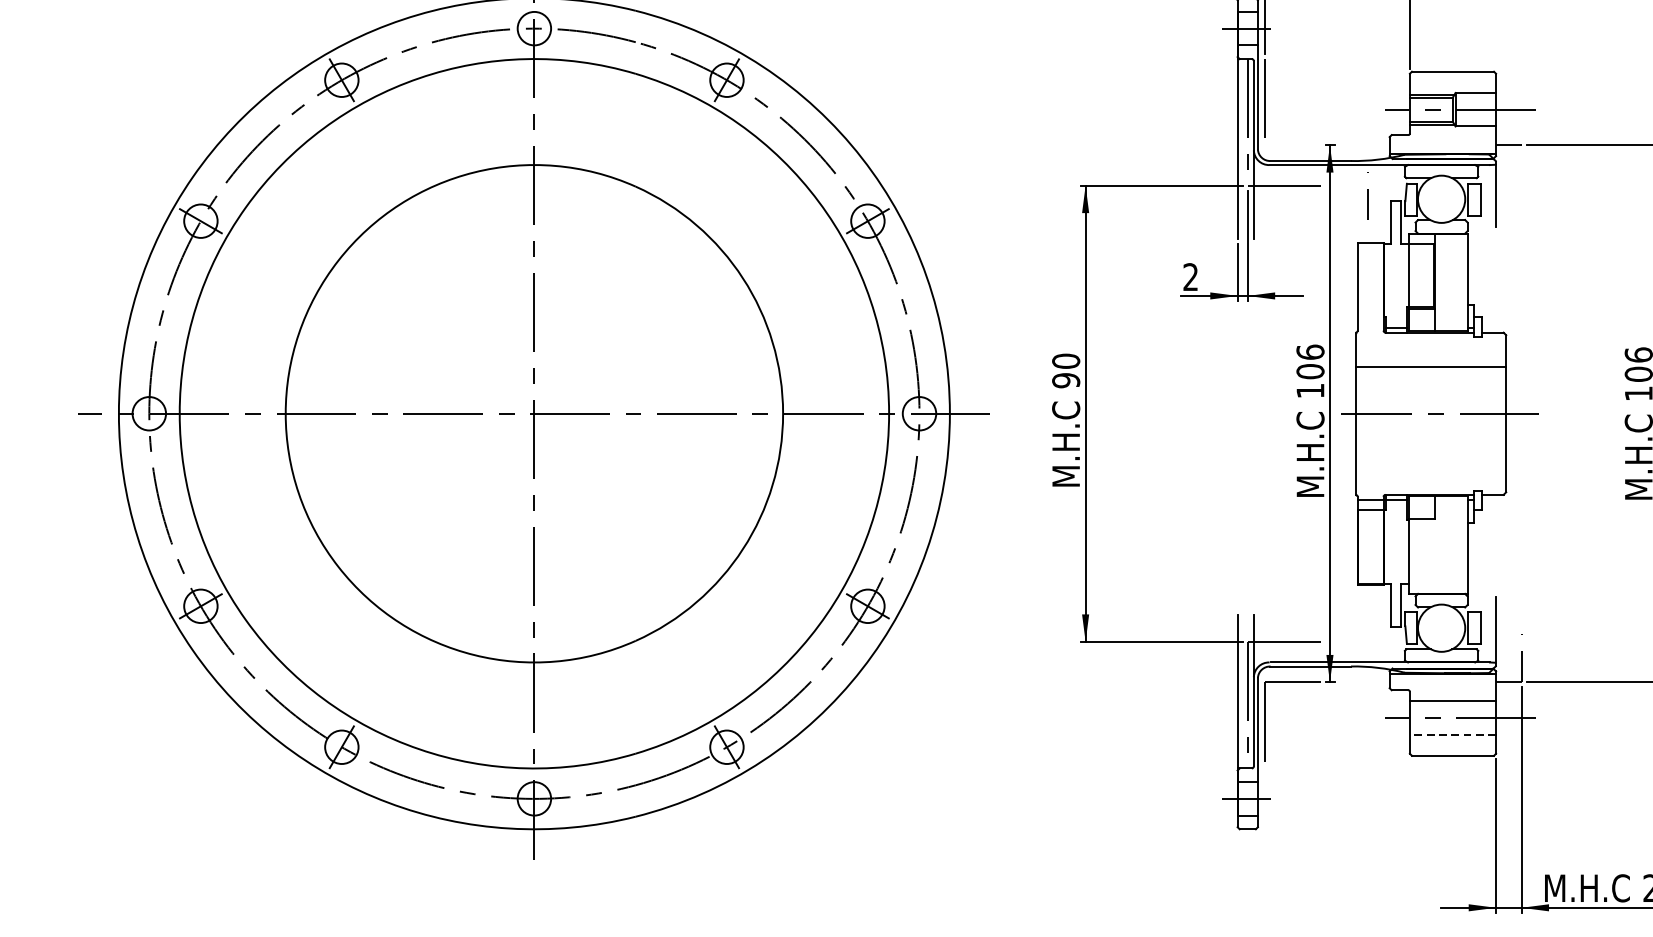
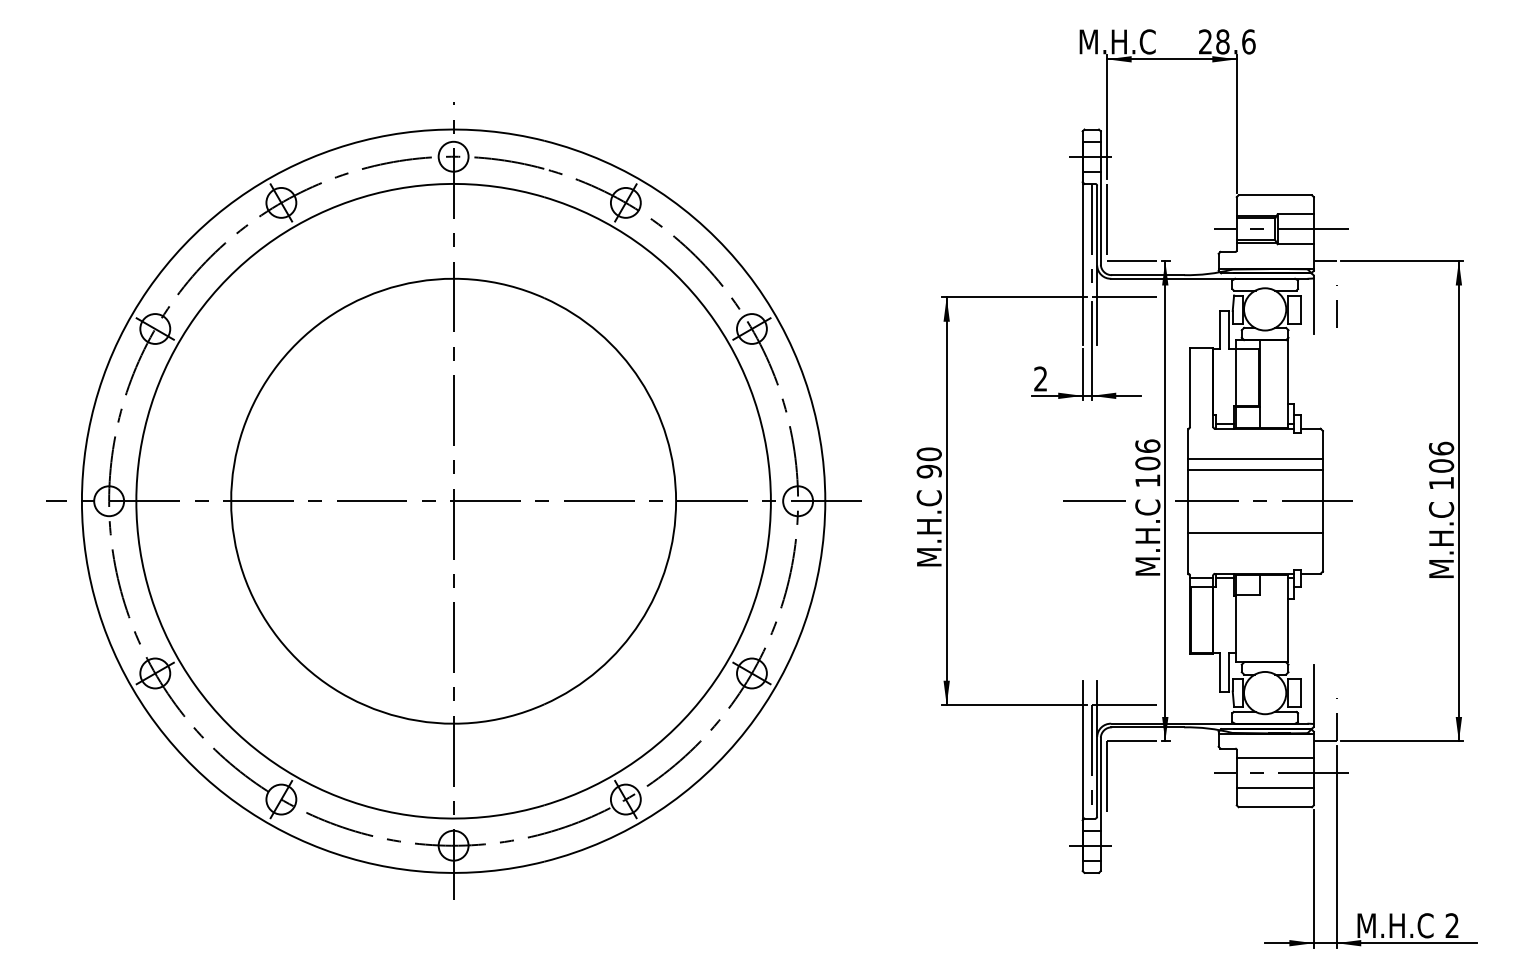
line: (1293, 145) -> (1132, 261), added
line: (1368, 196) -> (1336, 306), moved
line: (1430, 378) -> (1255, 469), added
line: (1250, 412) -> (1094, 500), added
line: (1430, 448) -> (1255, 532), added
line: (1453, 734) -> (1275, 788), dashed -> solid

